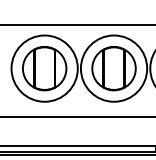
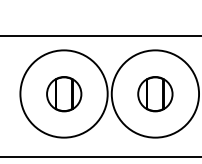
part: (44, 68) -> (63, 93), size x0.6
part: (113, 68) -> (154, 93), size x0.6

